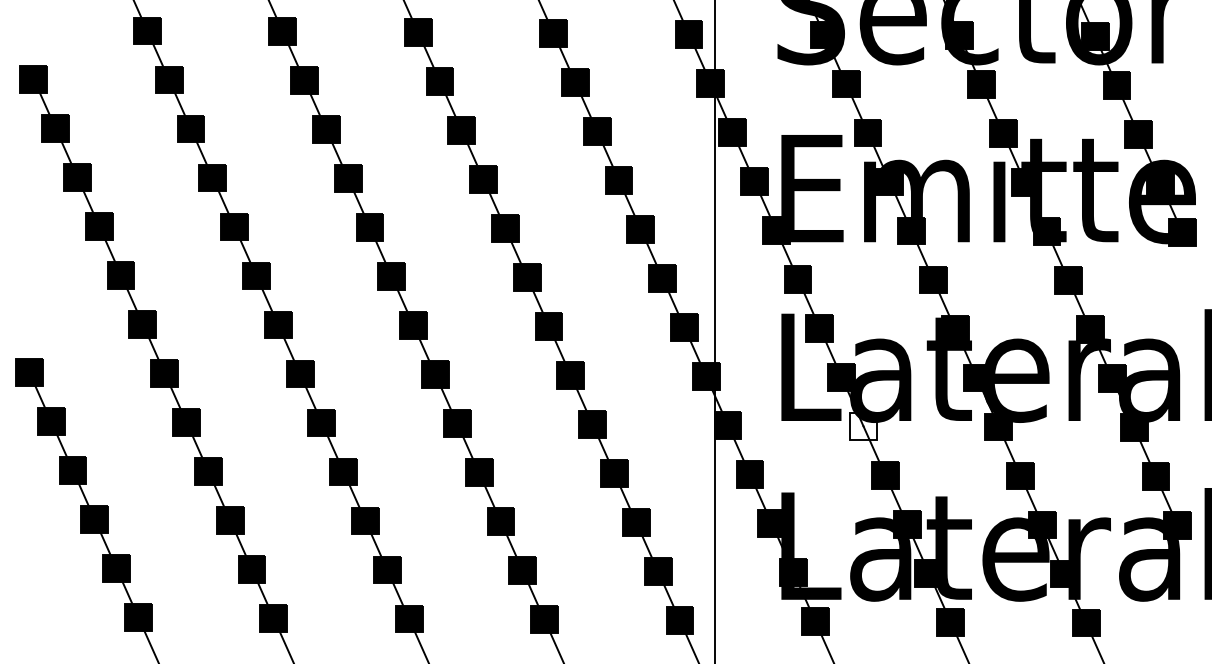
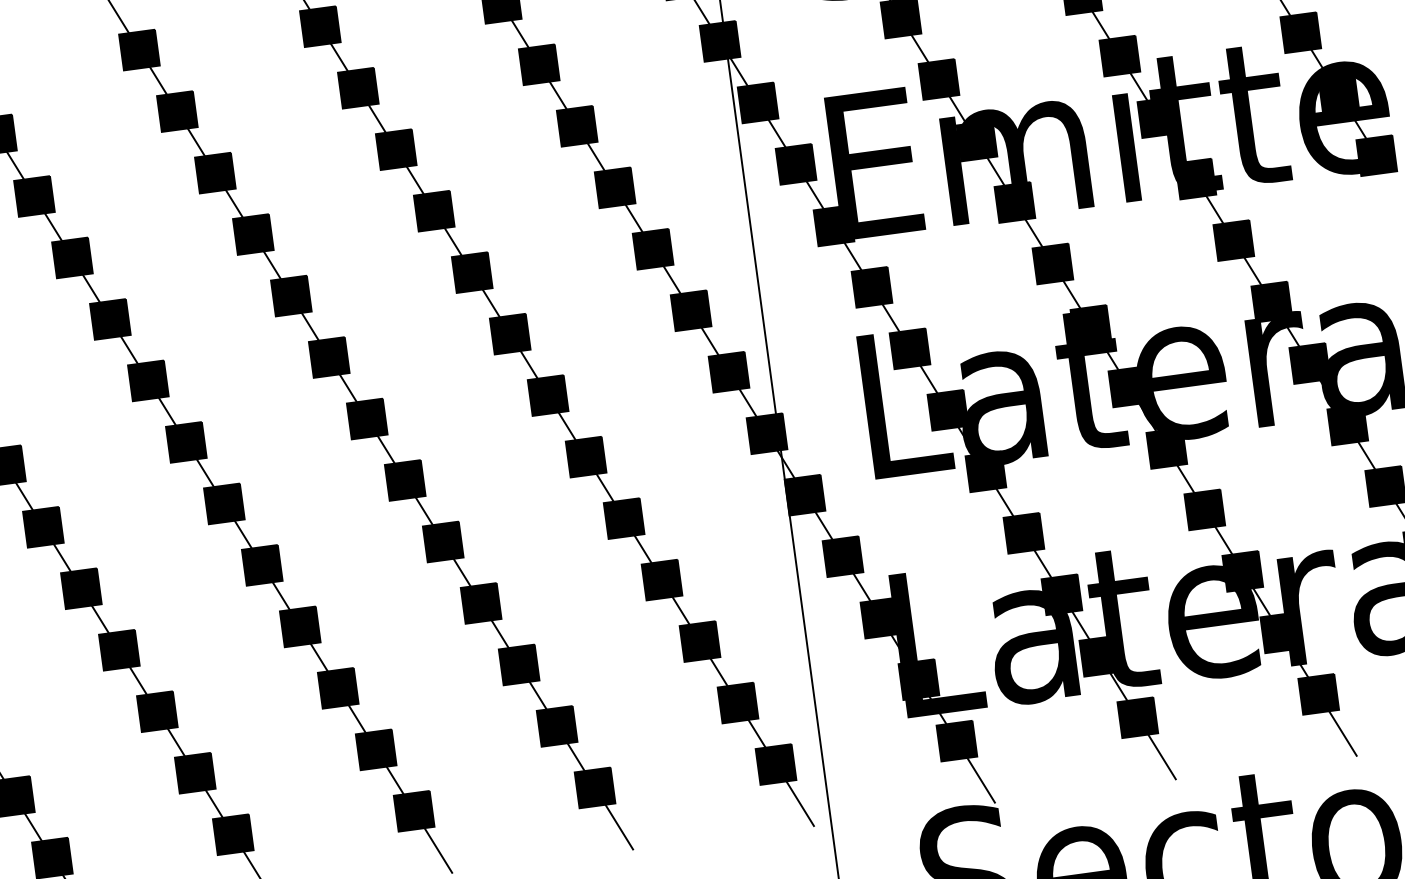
fill: (863, 425) -> (985, 470), added

